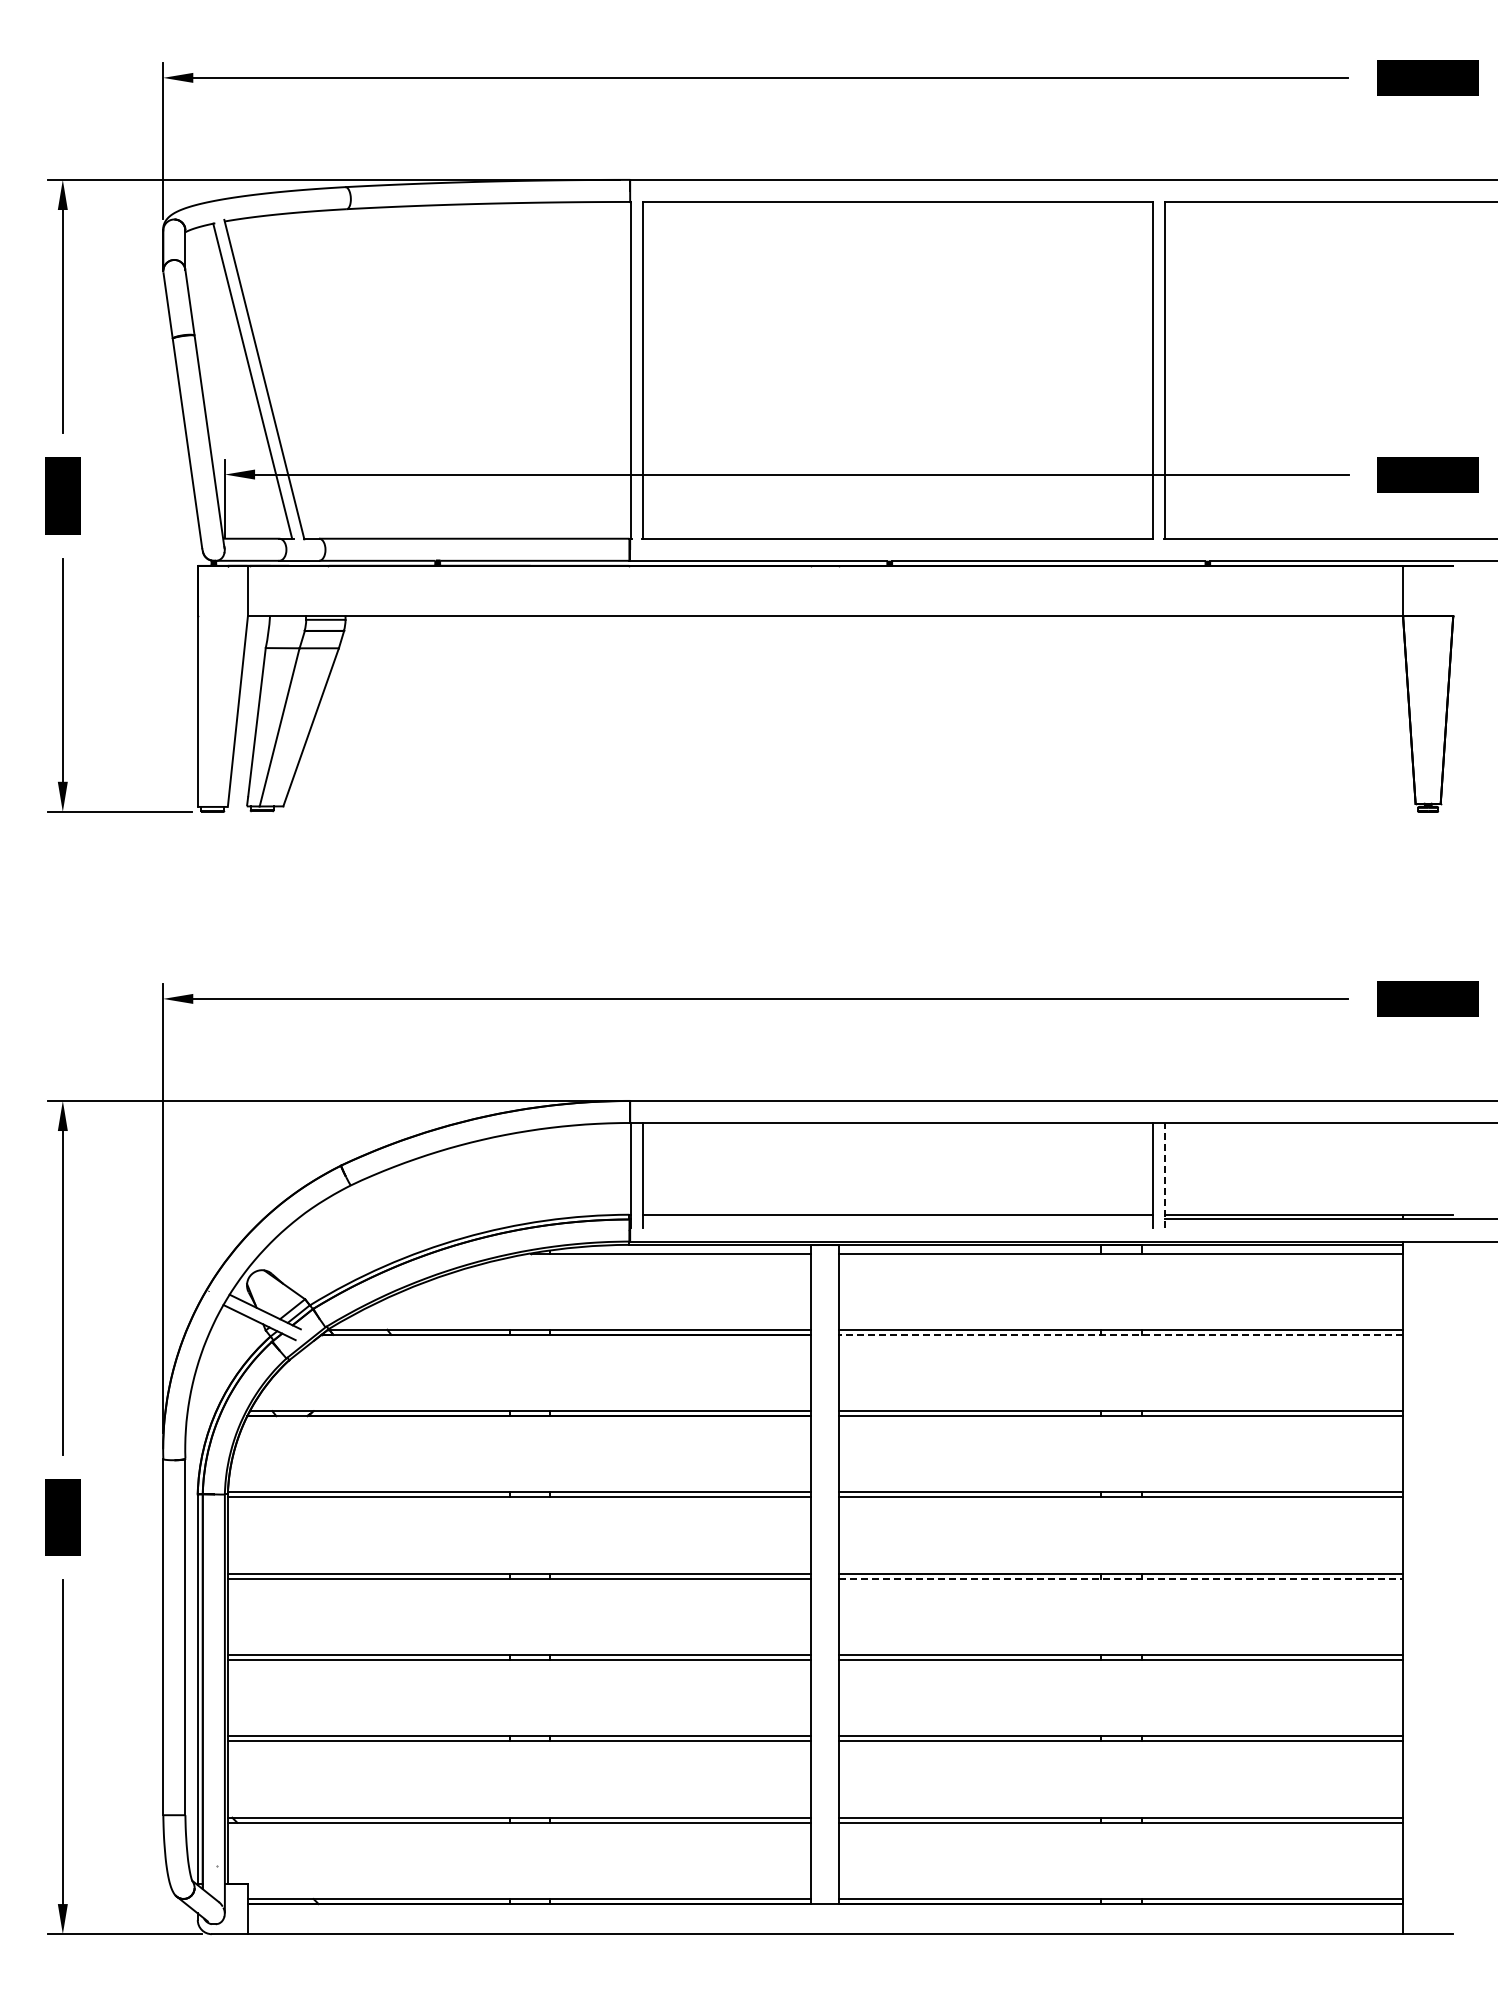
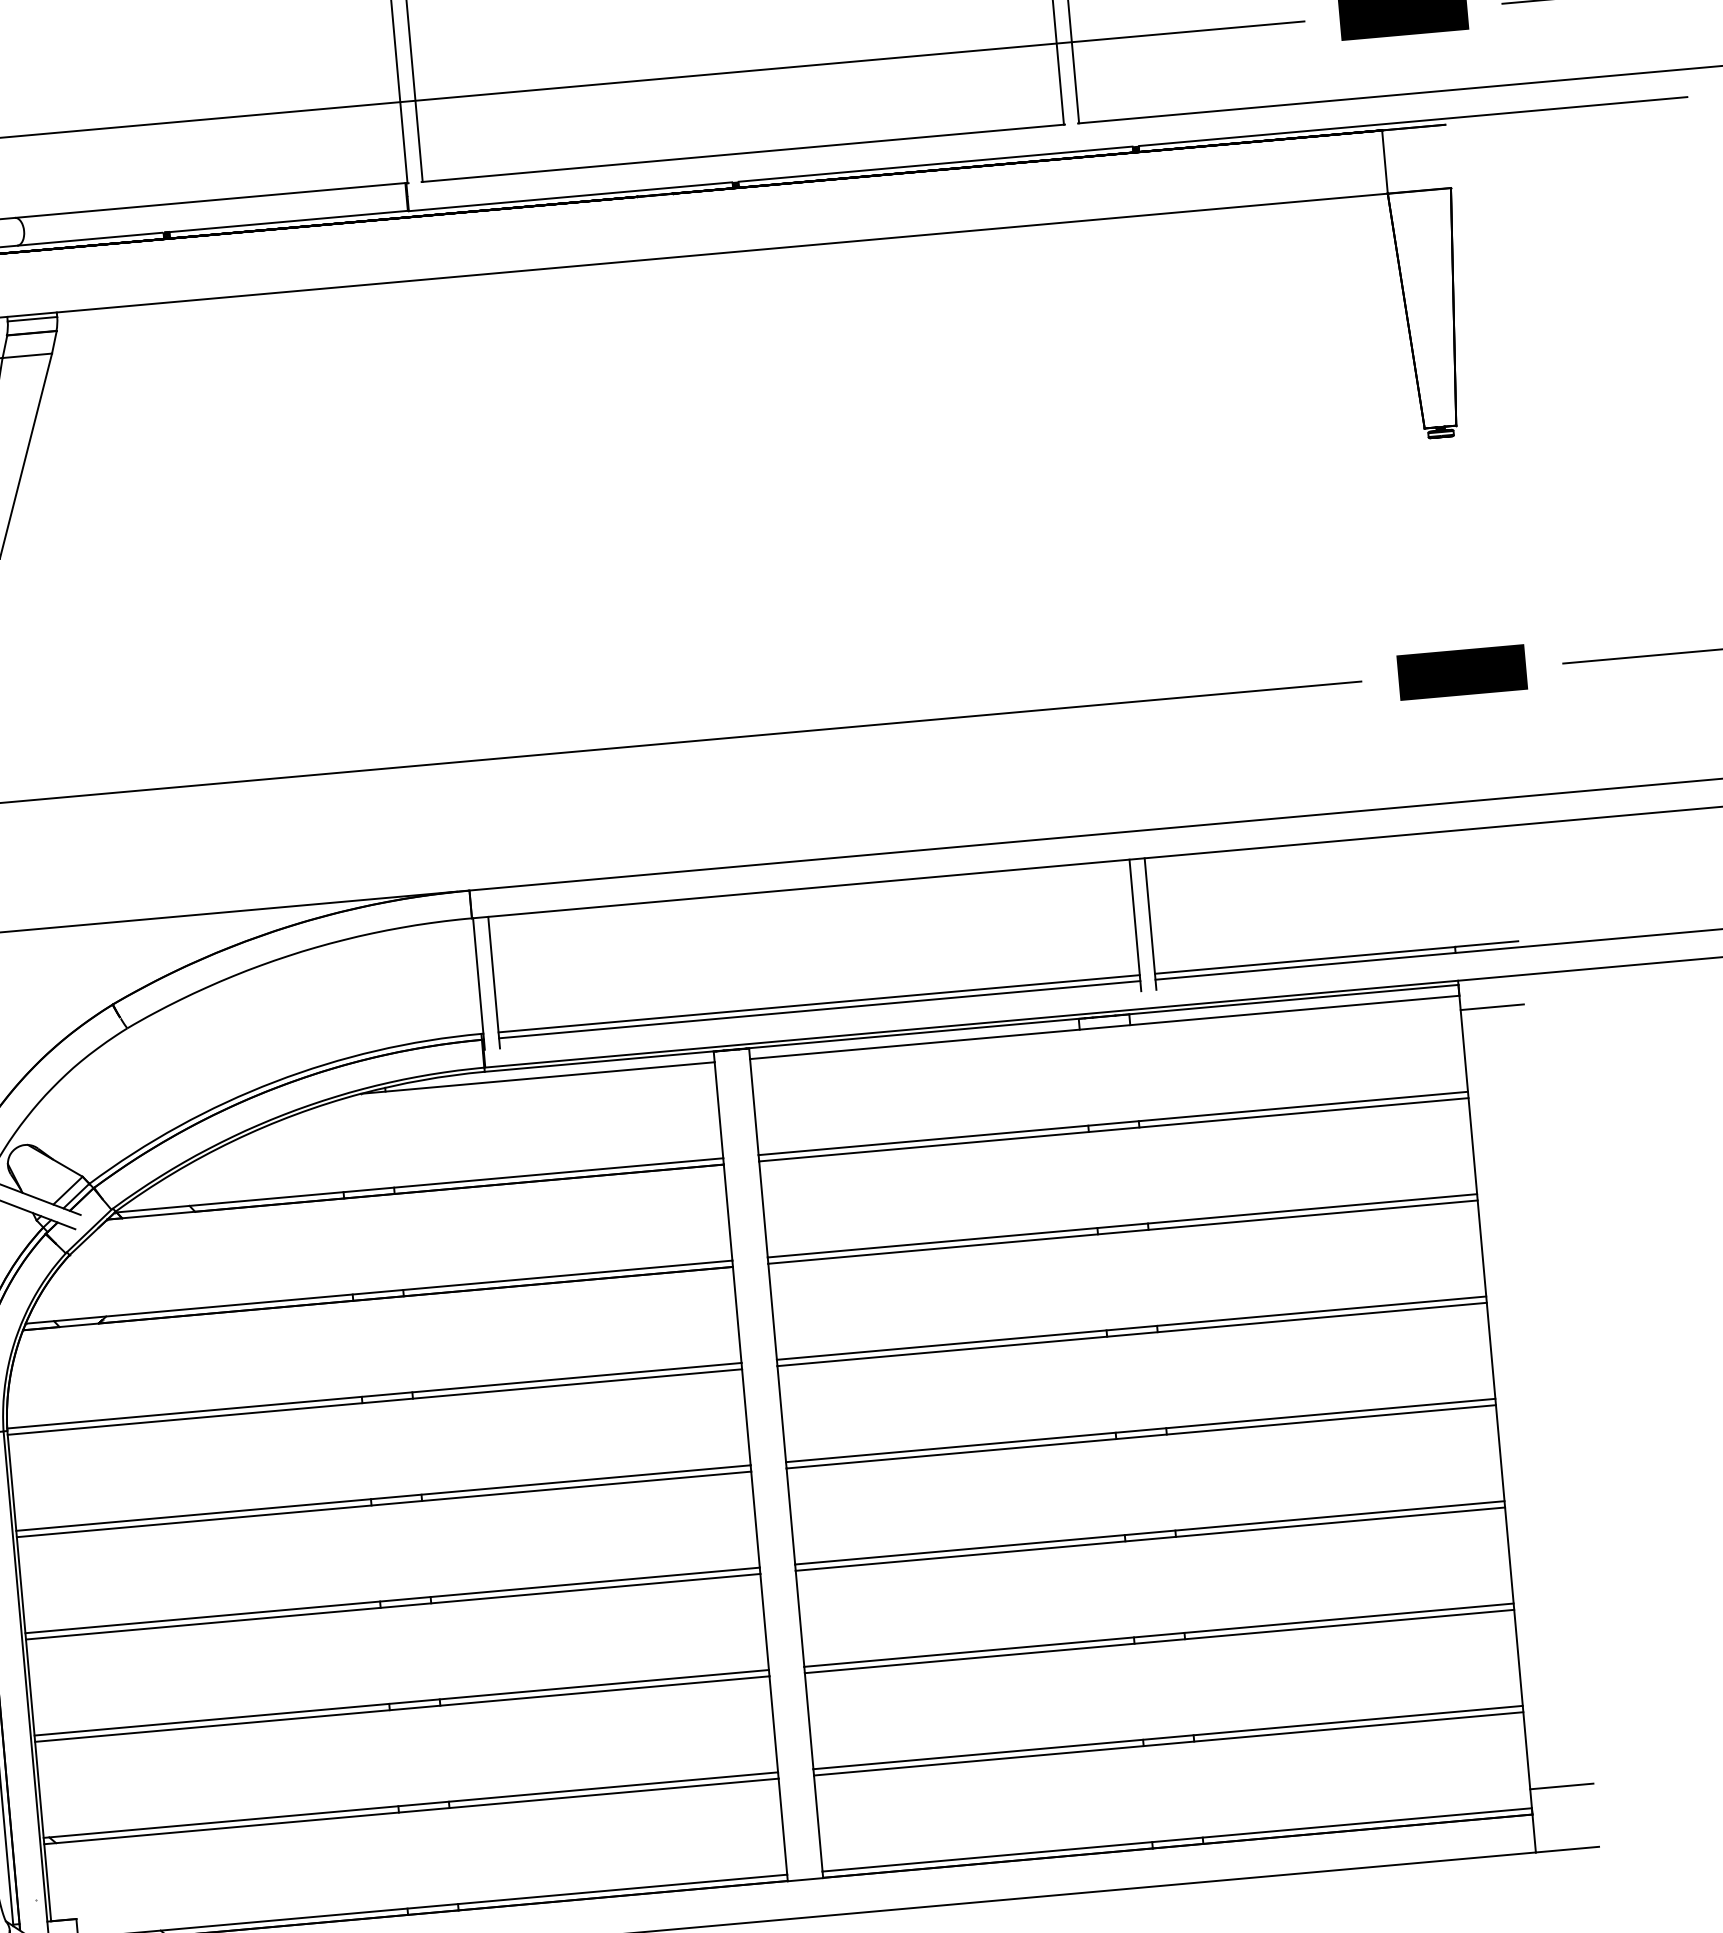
line: (1164, 1174) -> (1150, 923), dashed -> solid
line: (897, 1219) -> (819, 1009), added
line: (1428, 1264) -> (1492, 1006), added
line: (1121, 1334) -> (1114, 1129), dashed -> solid
line: (1121, 1578) -> (1141, 1436), dashed -> solid
line: (1428, 1883) -> (1562, 1785), added

